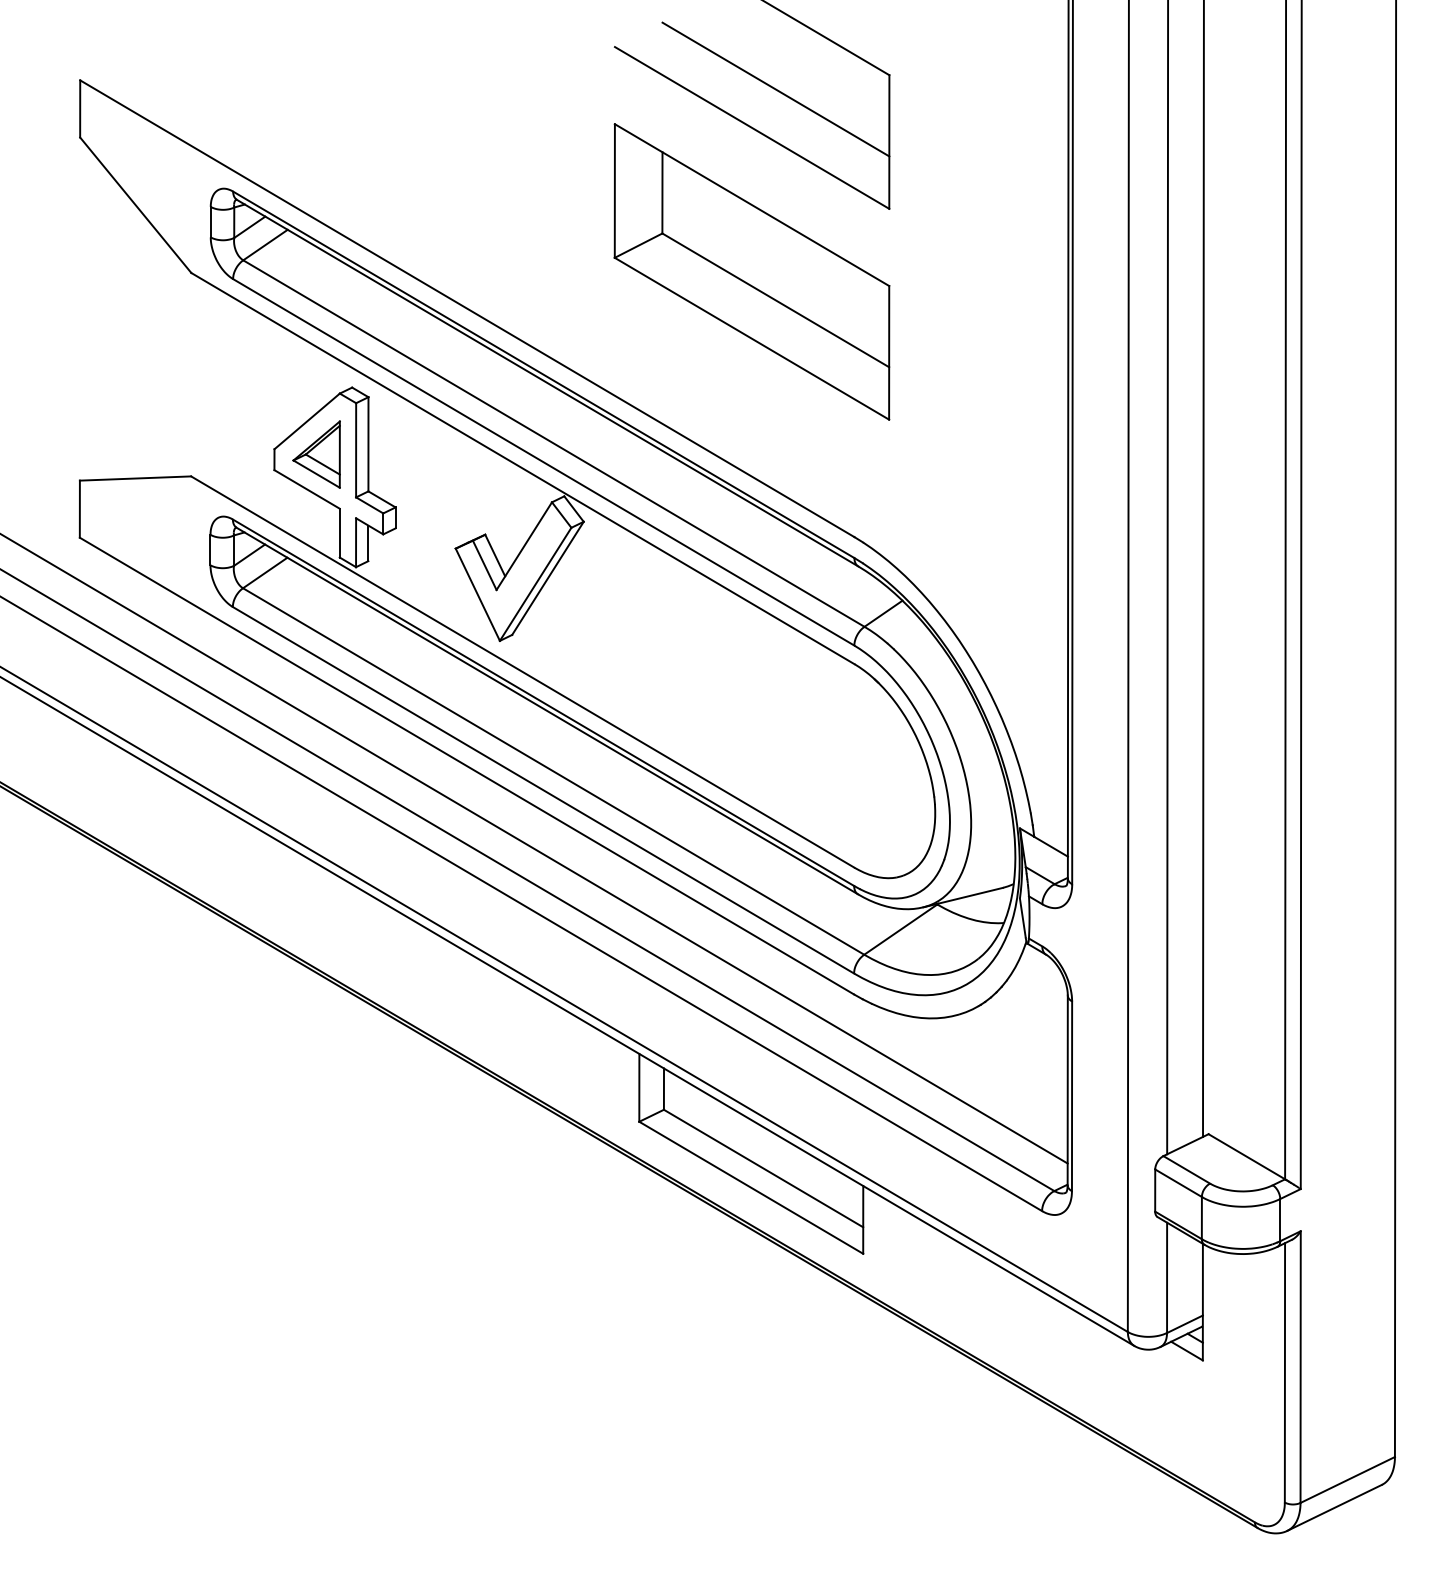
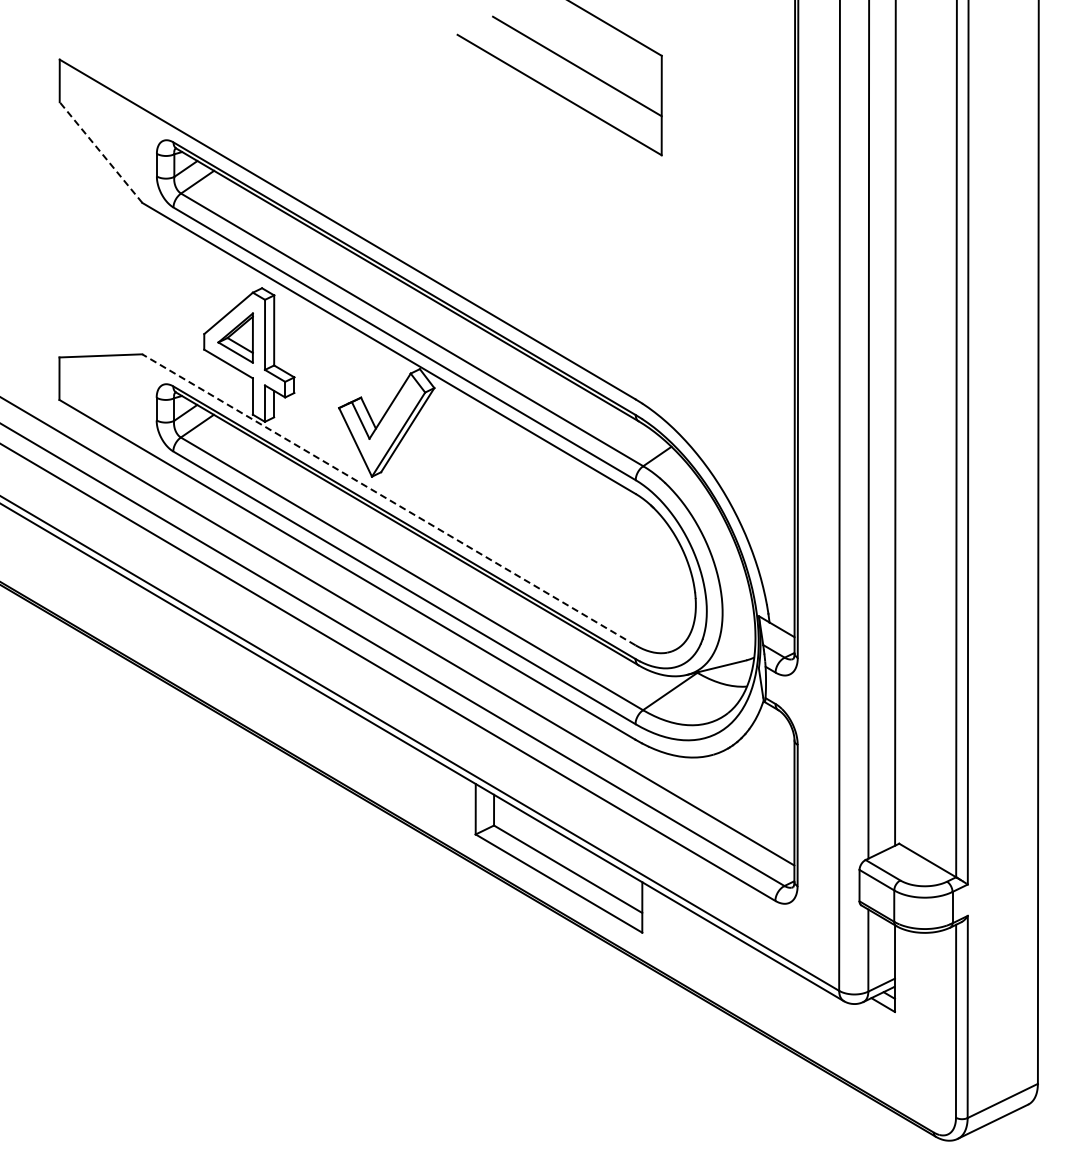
line: (134, 205) -> (100, 152), solid -> dashed
part: (751, 272) -> (559, 202), removed
line: (522, 671) -> (388, 499), solid -> dashed

